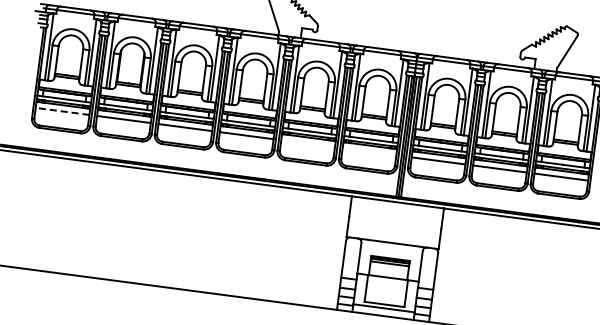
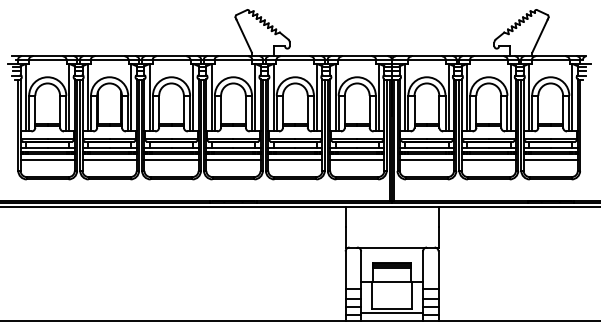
line: (62, 111) -> (47, 160), dashed -> solid
line: (308, 144) -> (295, 160), added
line: (369, 152) -> (357, 160), added

